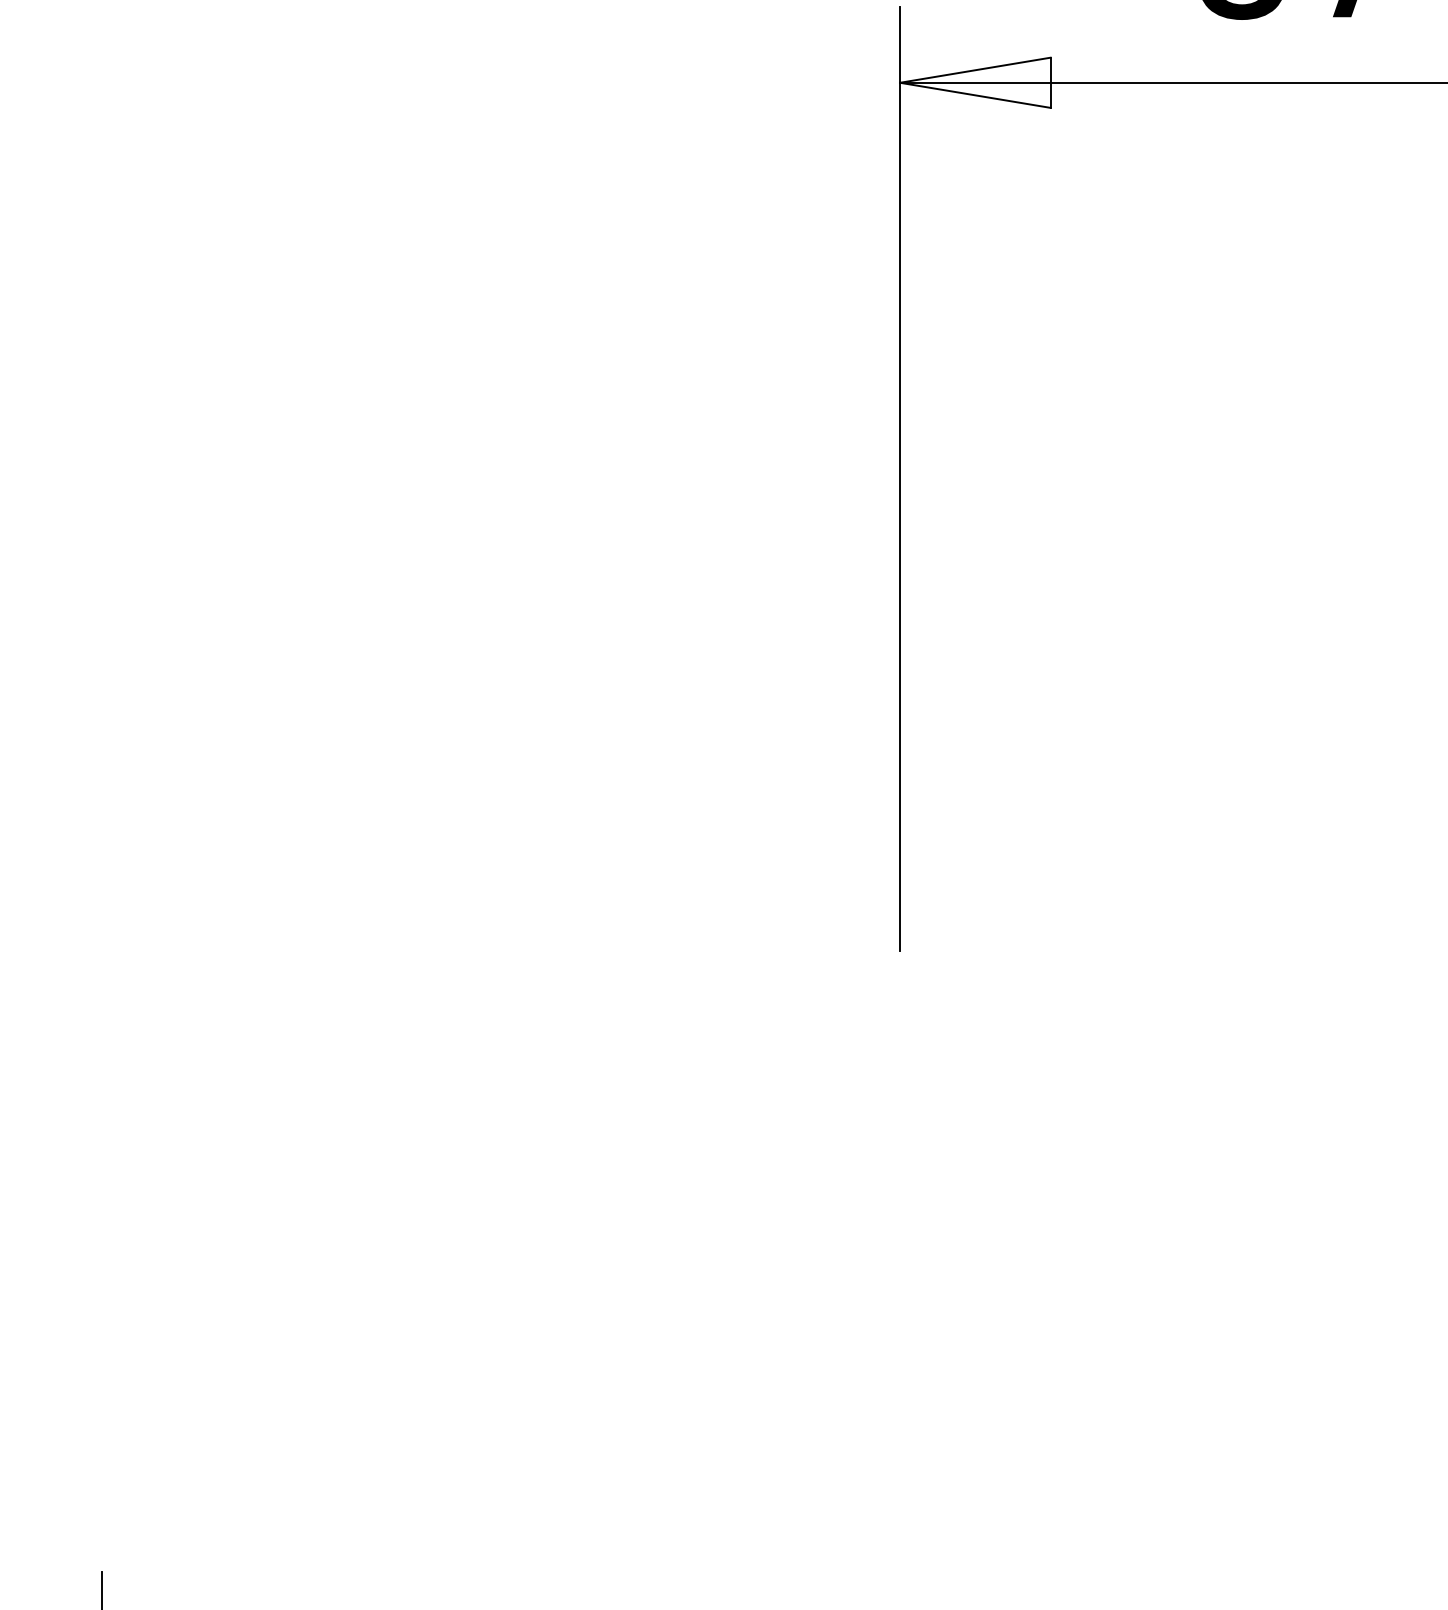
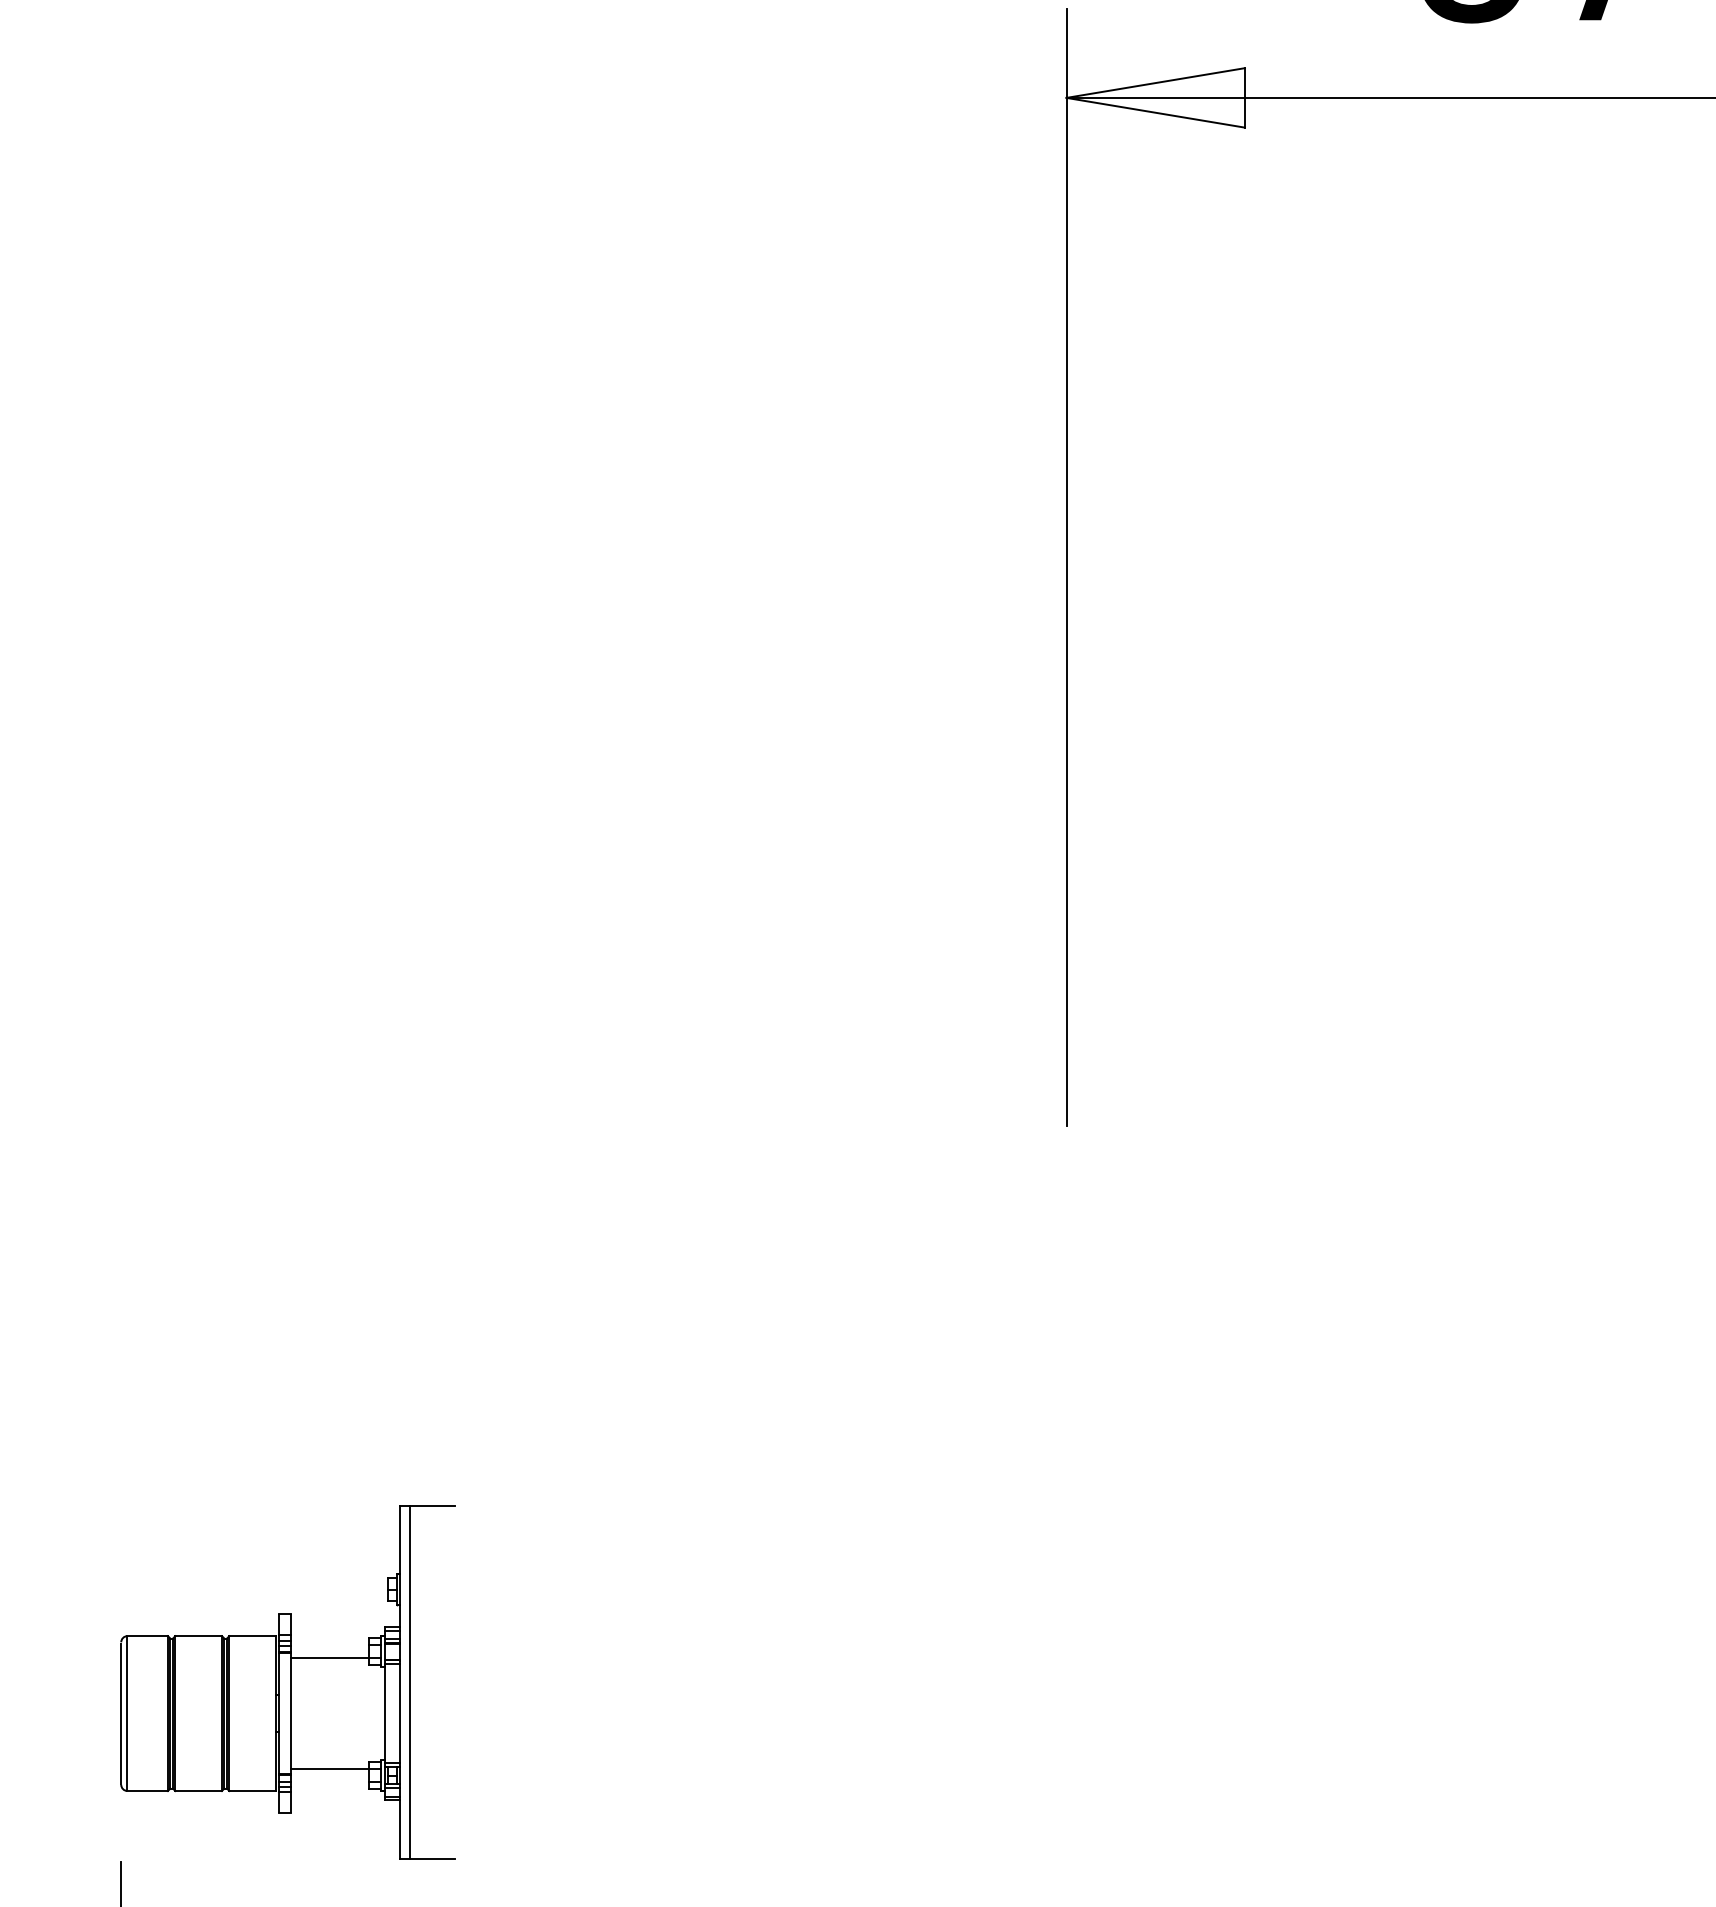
part: (242, 1420) -> (287, 1682), added

